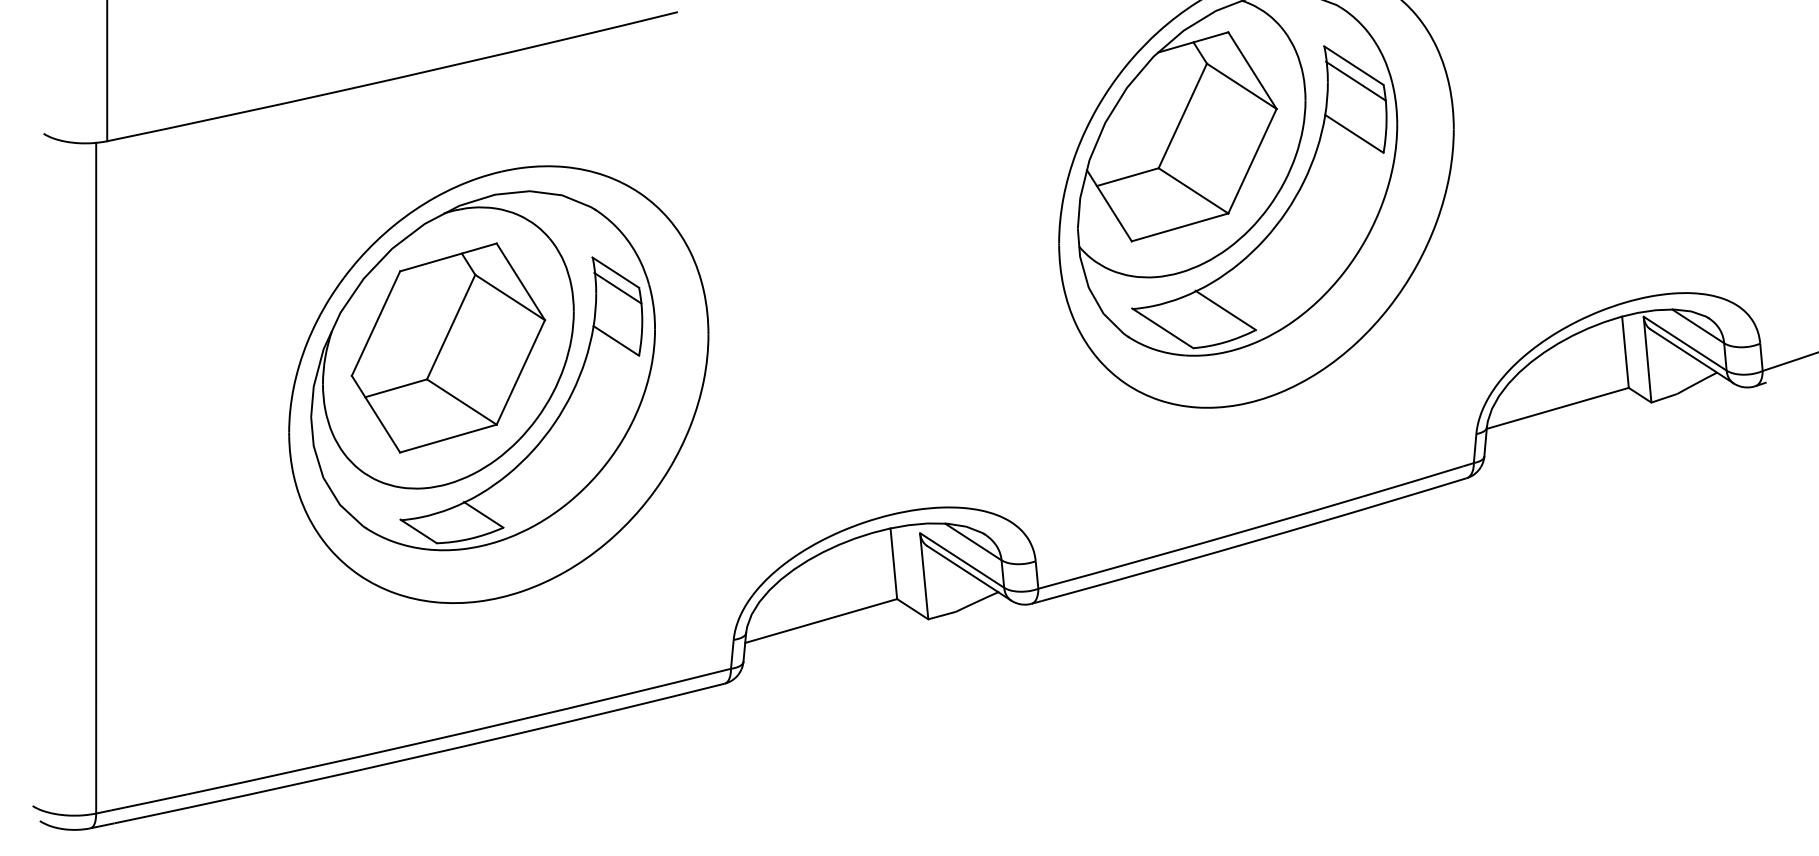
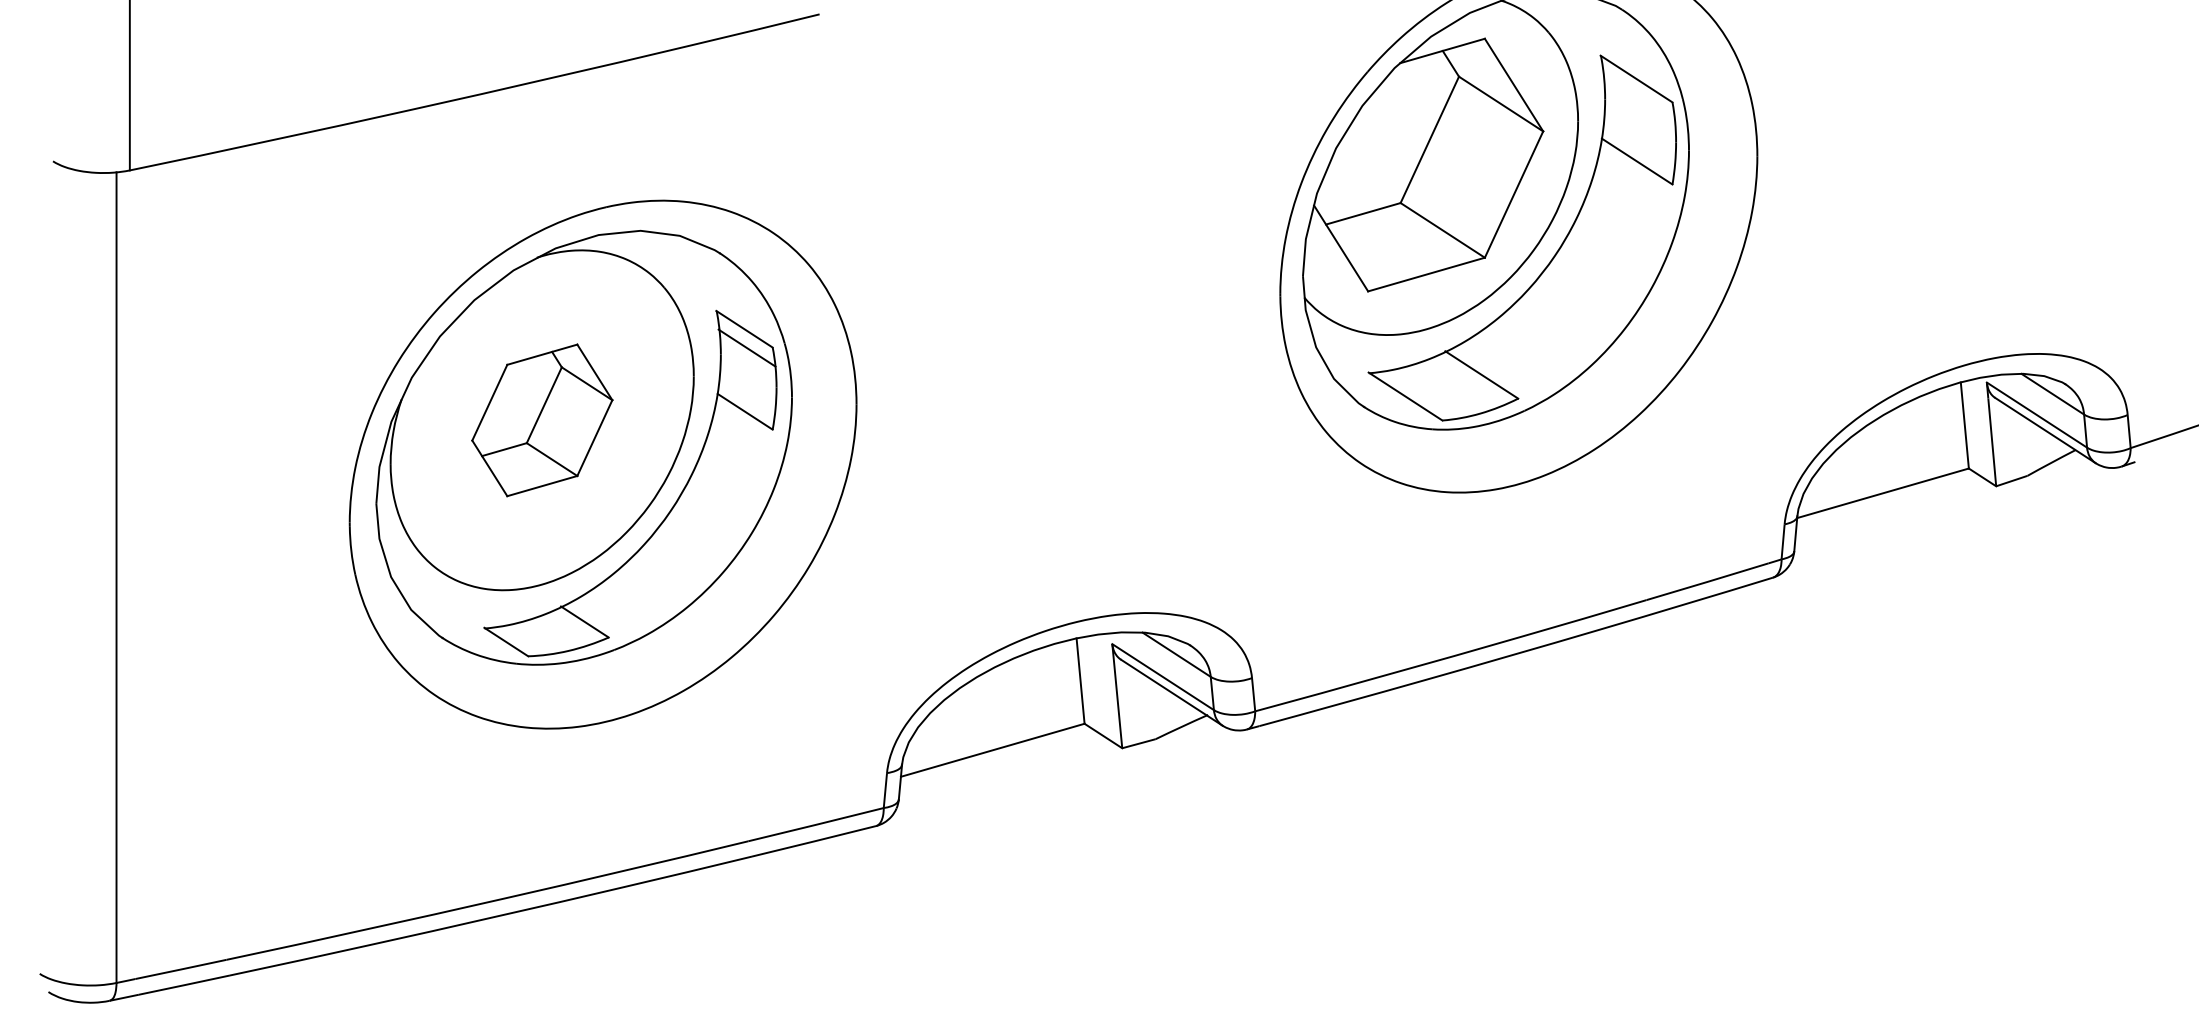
line: (1355, 80) -> (1638, 97), removed
part: (448, 348) -> (542, 420), size x0.6

